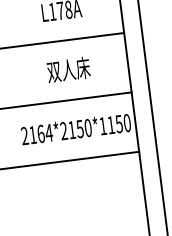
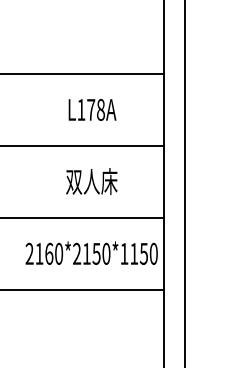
text: (48, 132) -> (58, 253), 2164*2150*1150 -> 2160*2150*1150

